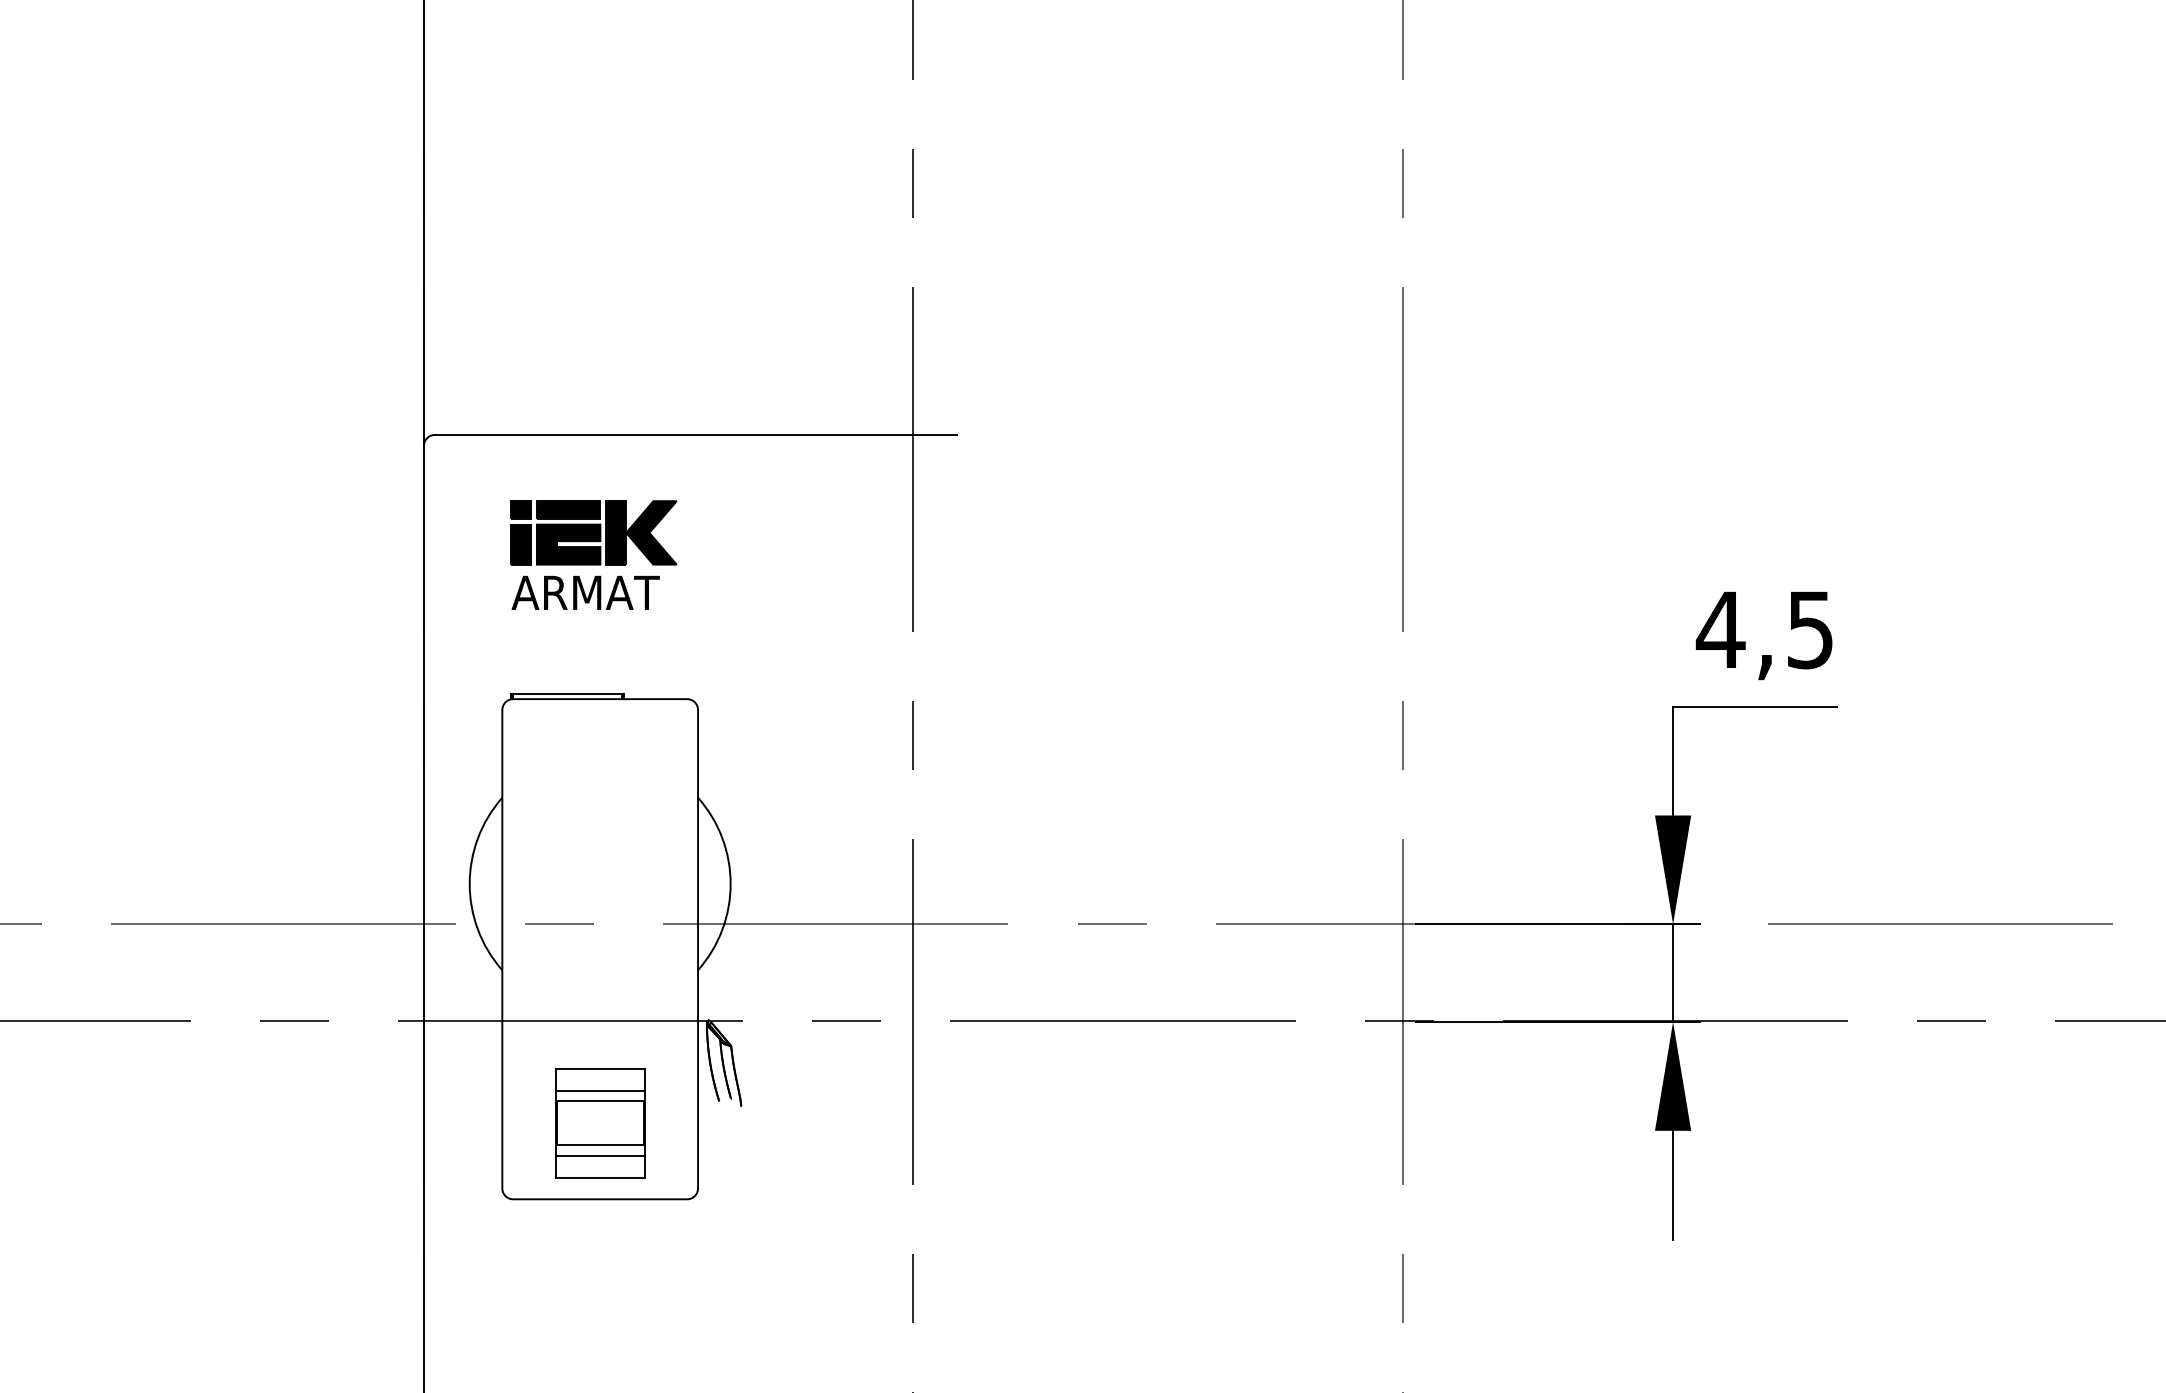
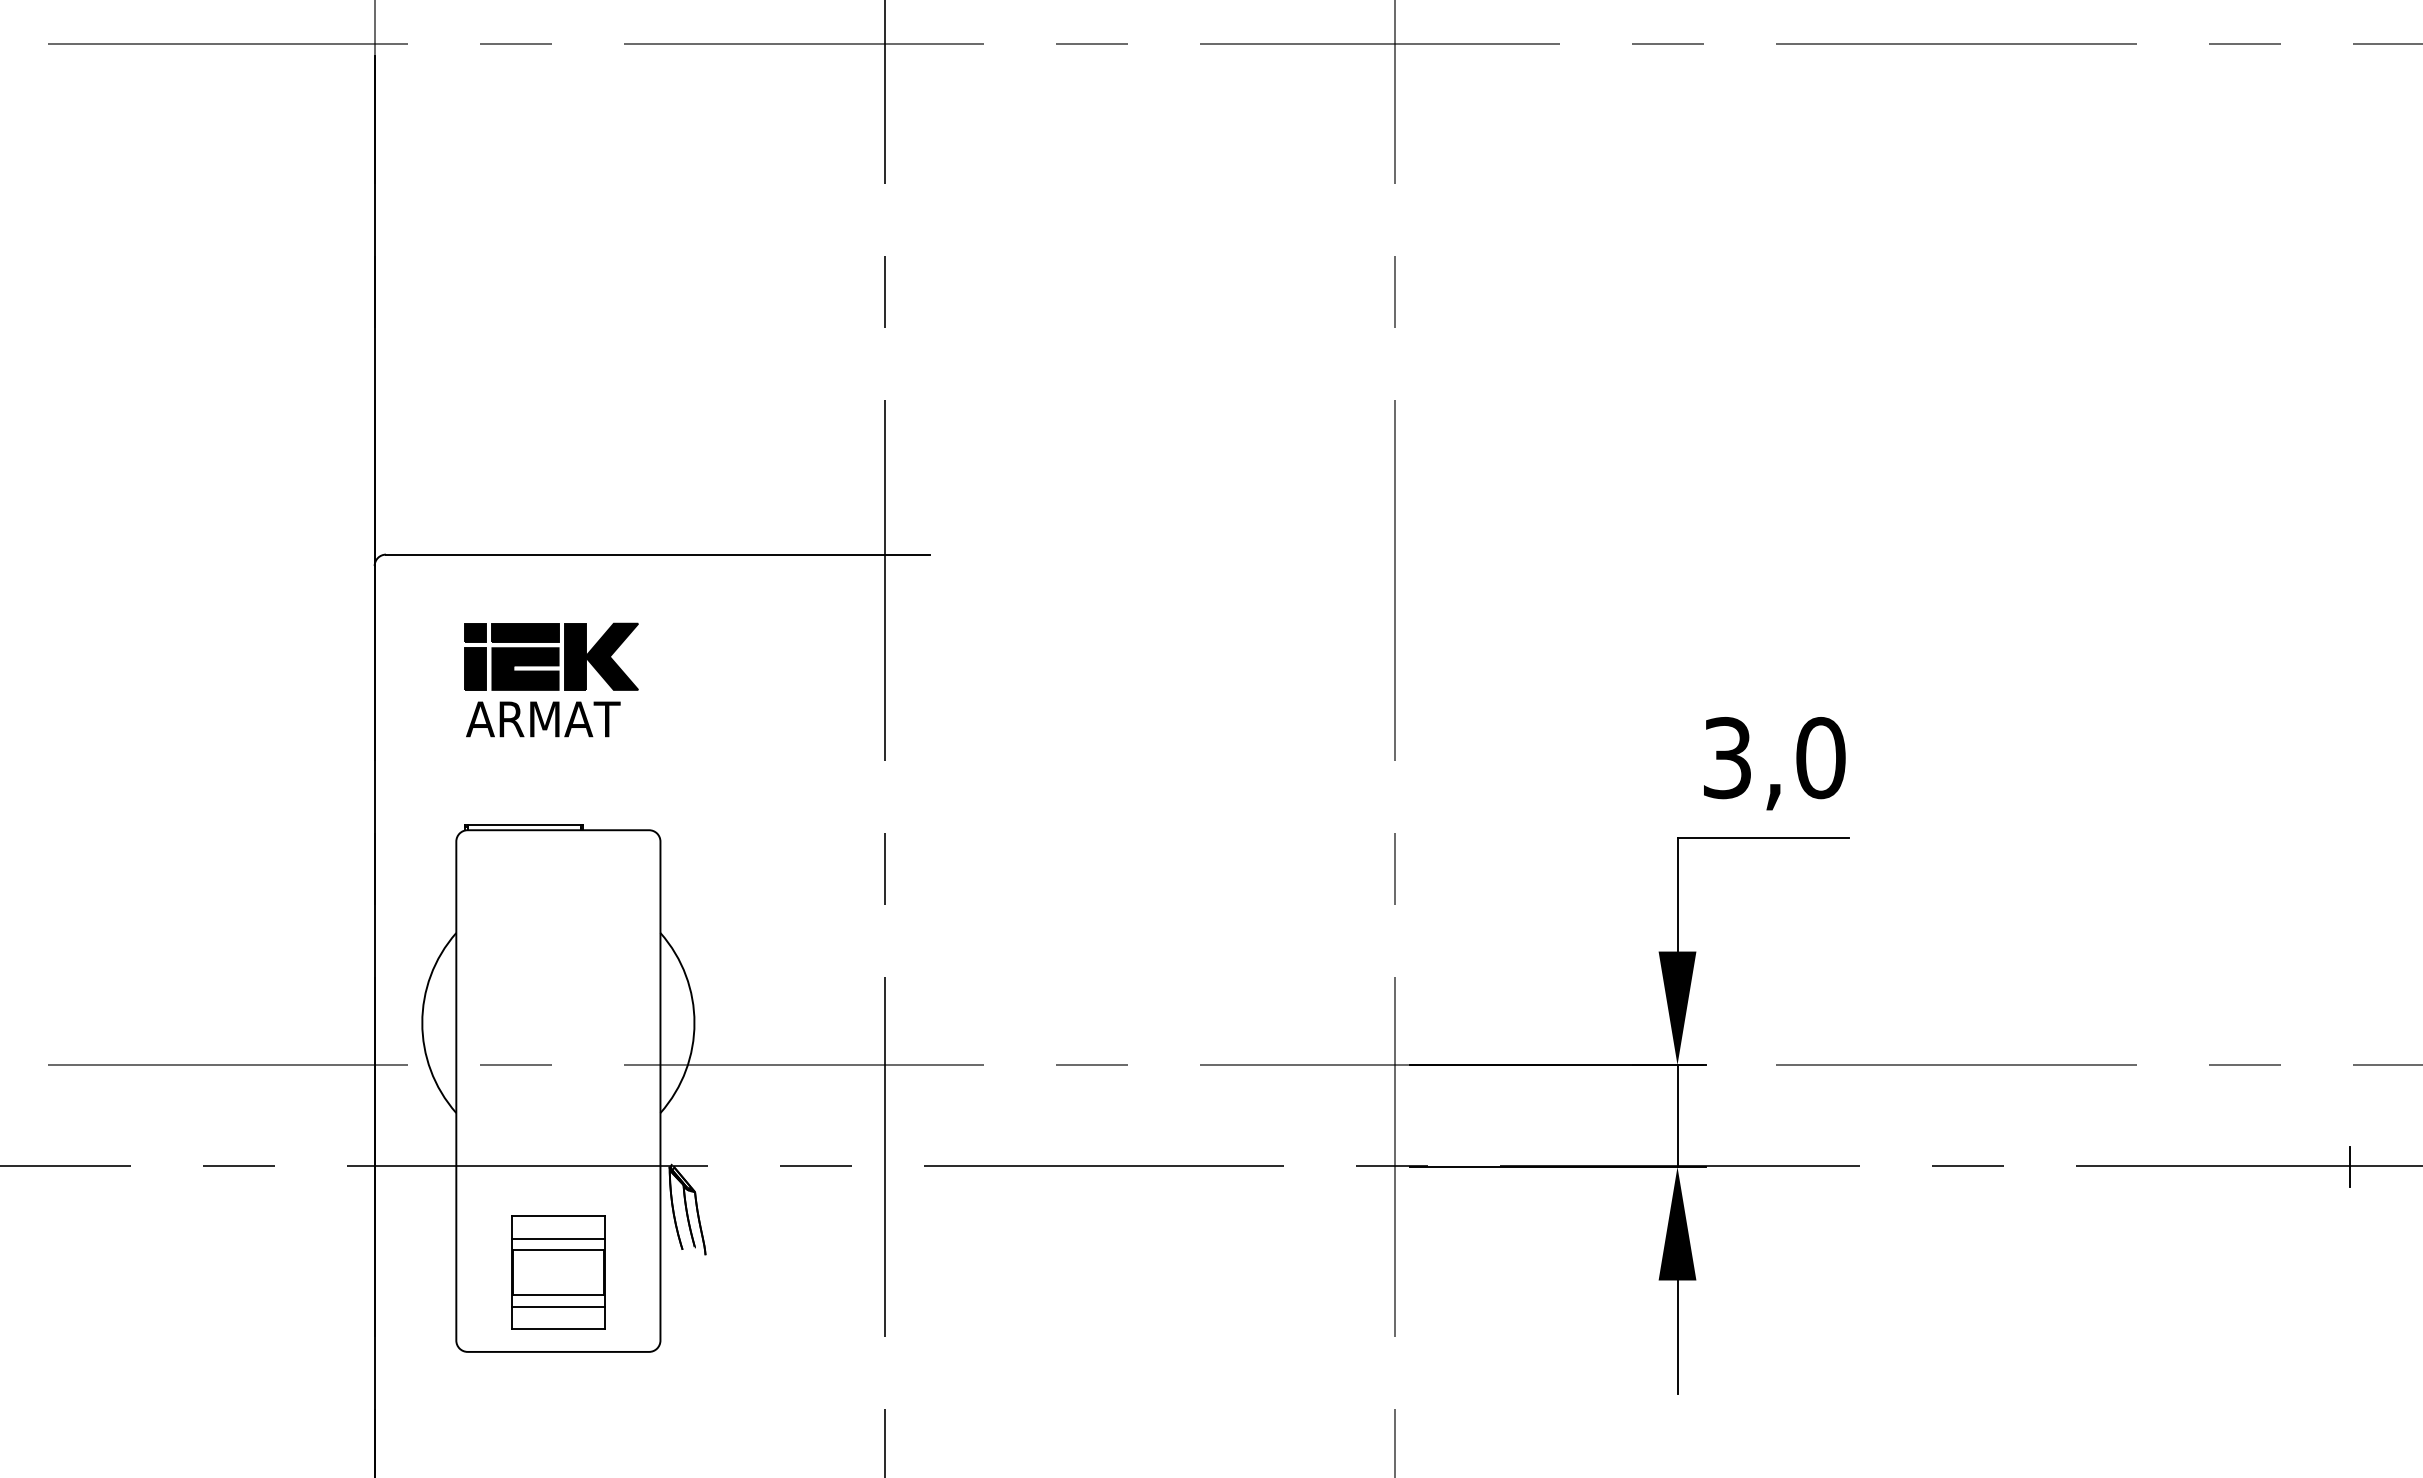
text: (1765, 630) -> (1773, 758), 4,5 -> 3,0

